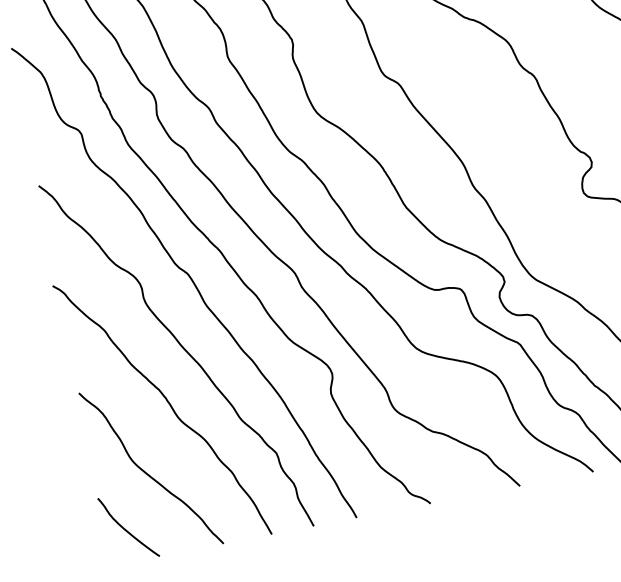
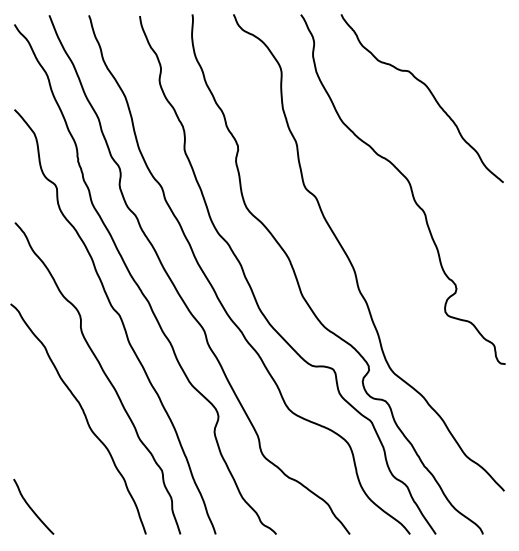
curve: (146, 471) -> (56, 465), removed

